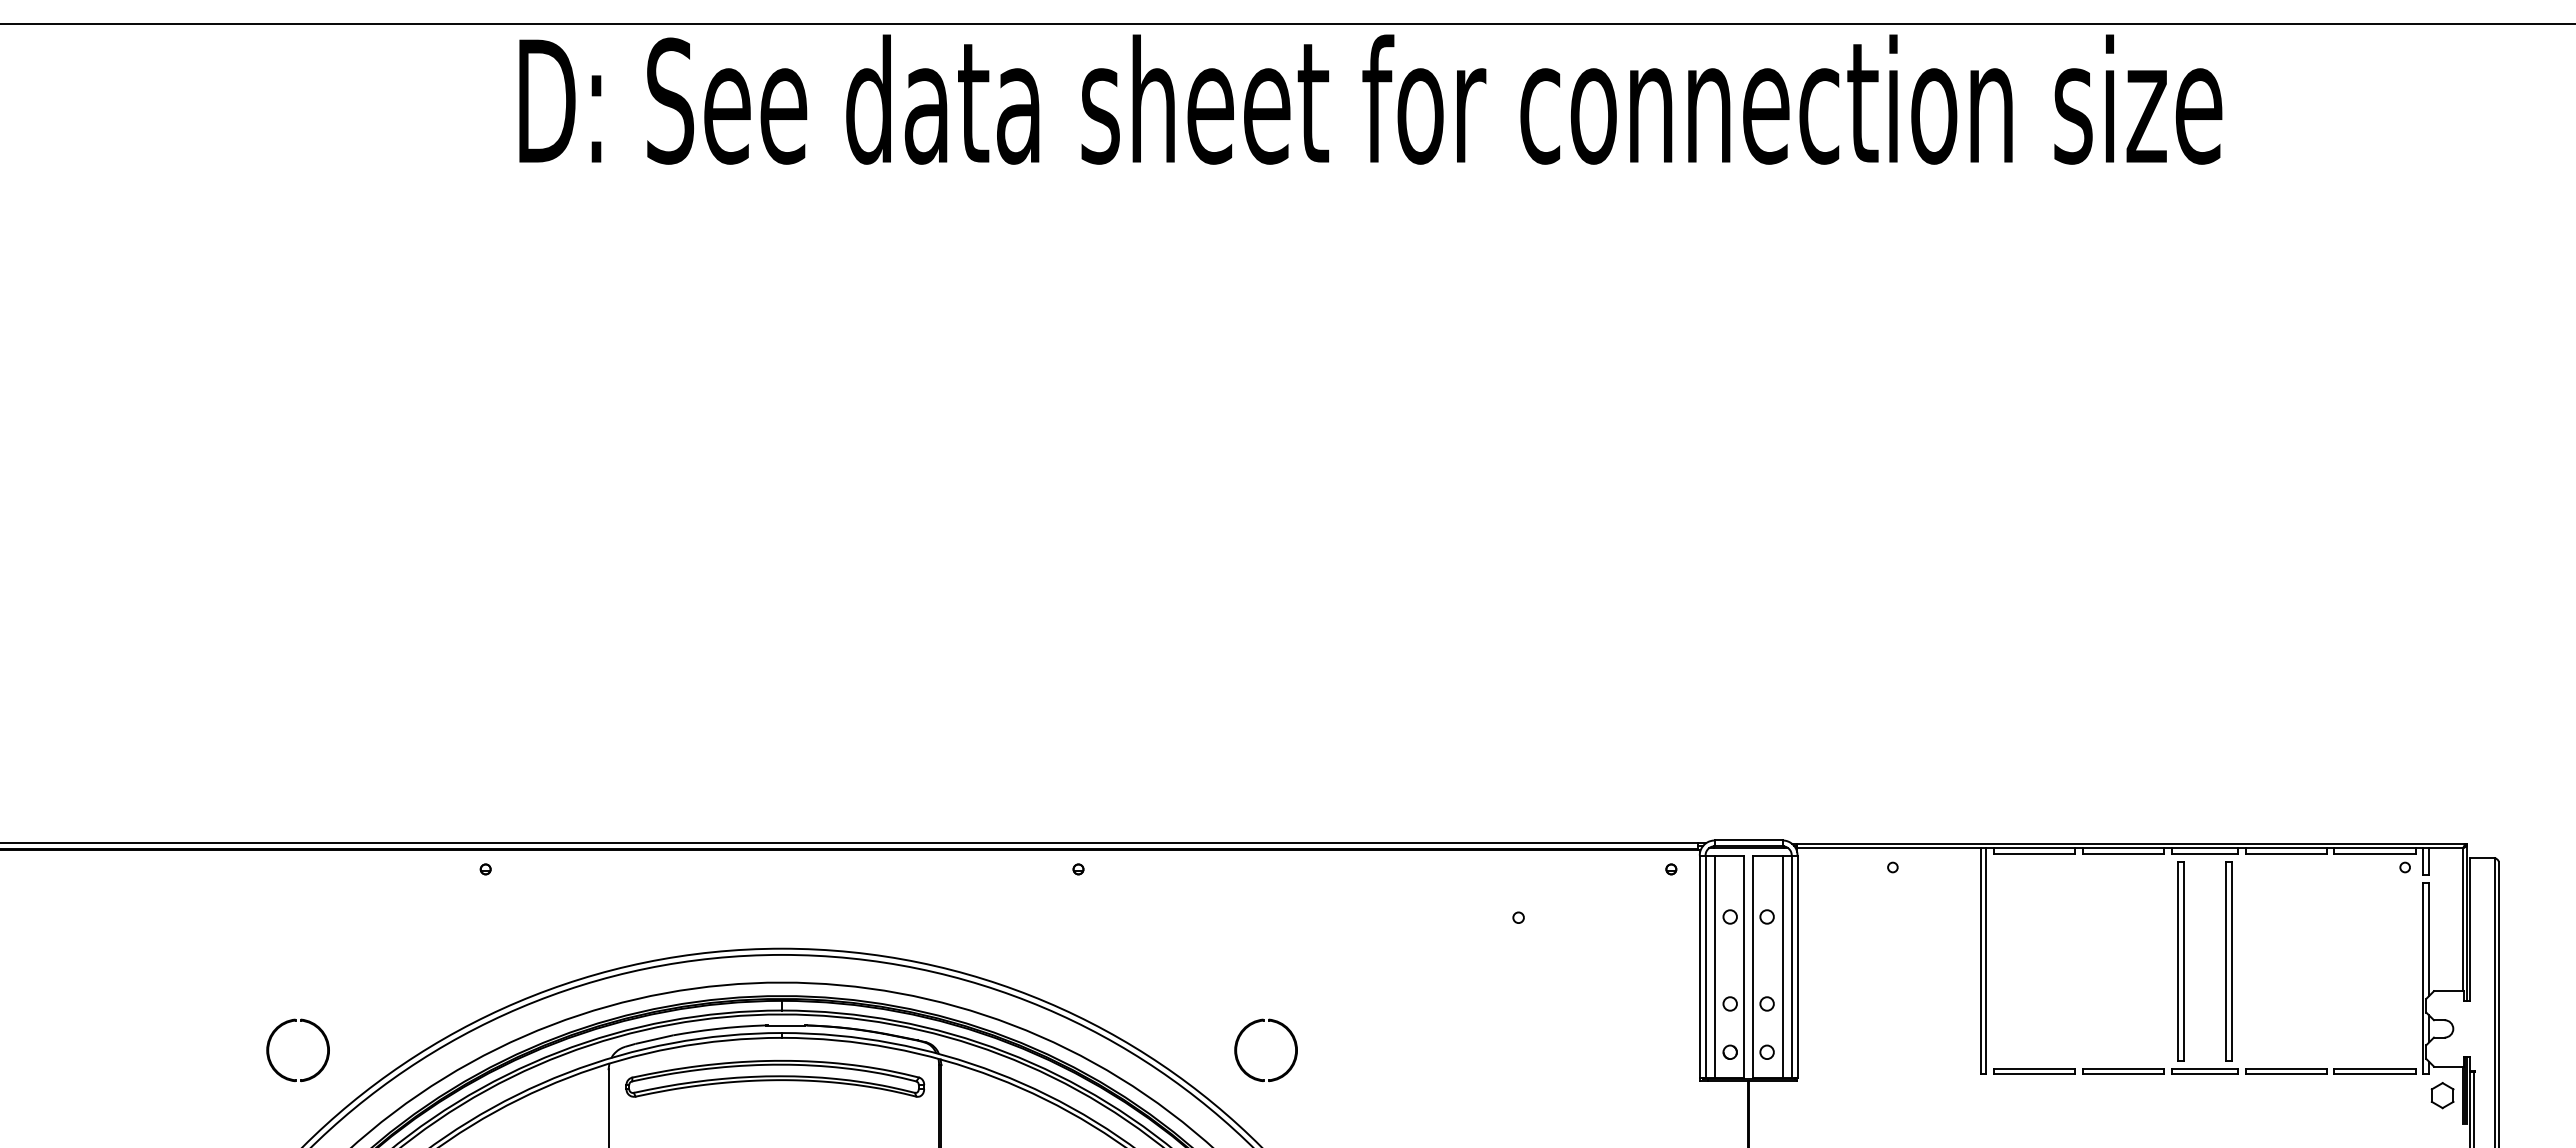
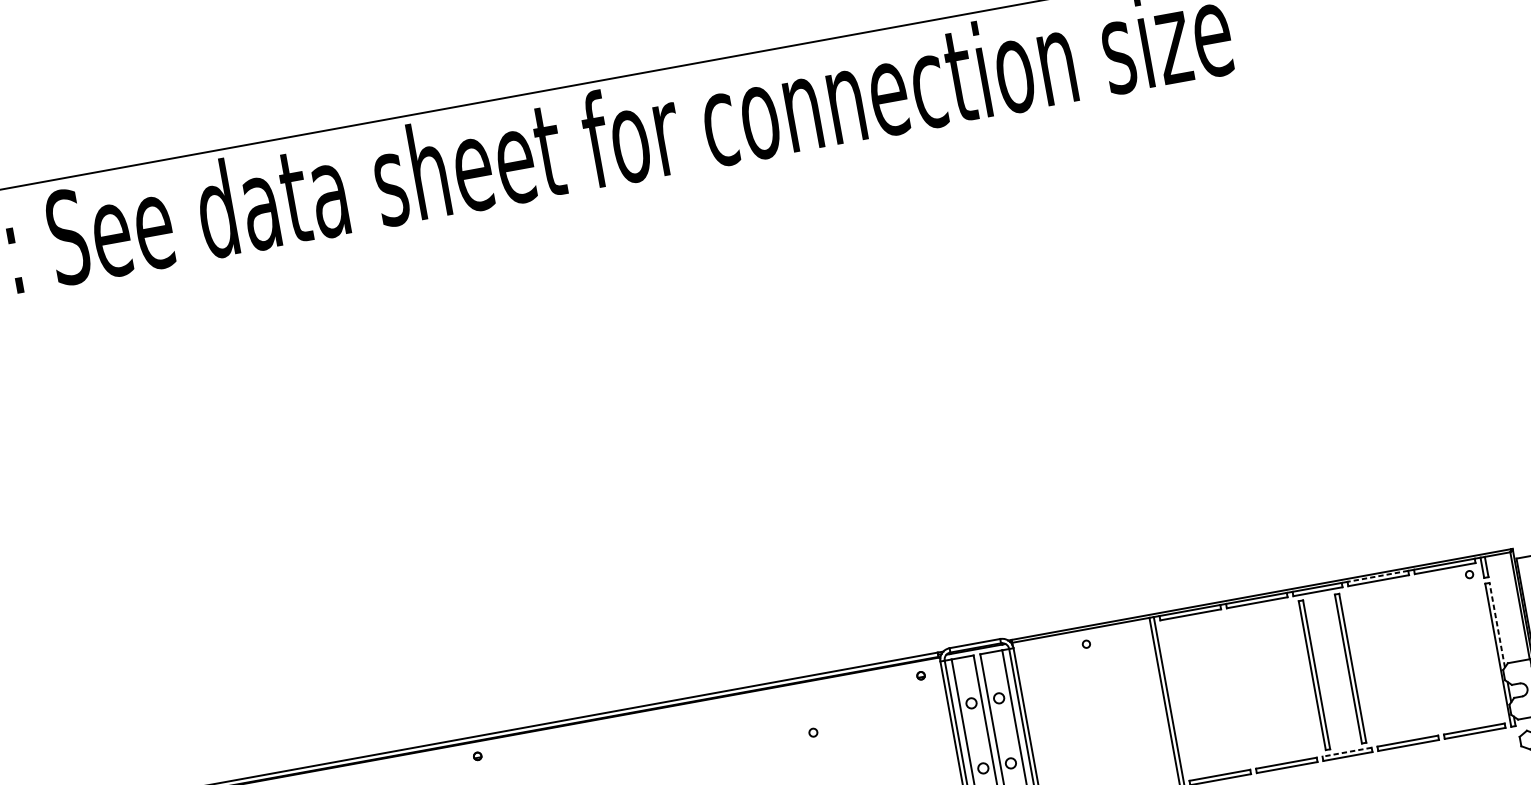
line: (2286, 848) -> (1378, 576), solid -> dashed
line: (2429, 939) -> (1497, 625), solid -> dashed
line: (2204, 1068) -> (1346, 752), solid -> dashed

